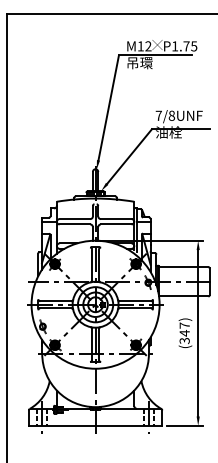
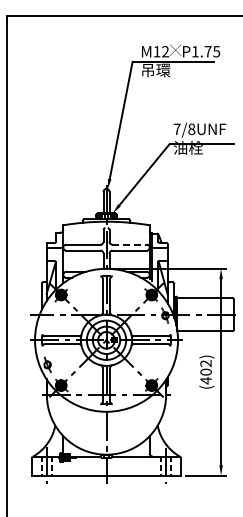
line: (117, 218) -> (130, 244), solid -> dashed
text: (184, 333) -> (205, 372), (347) -> (402)

